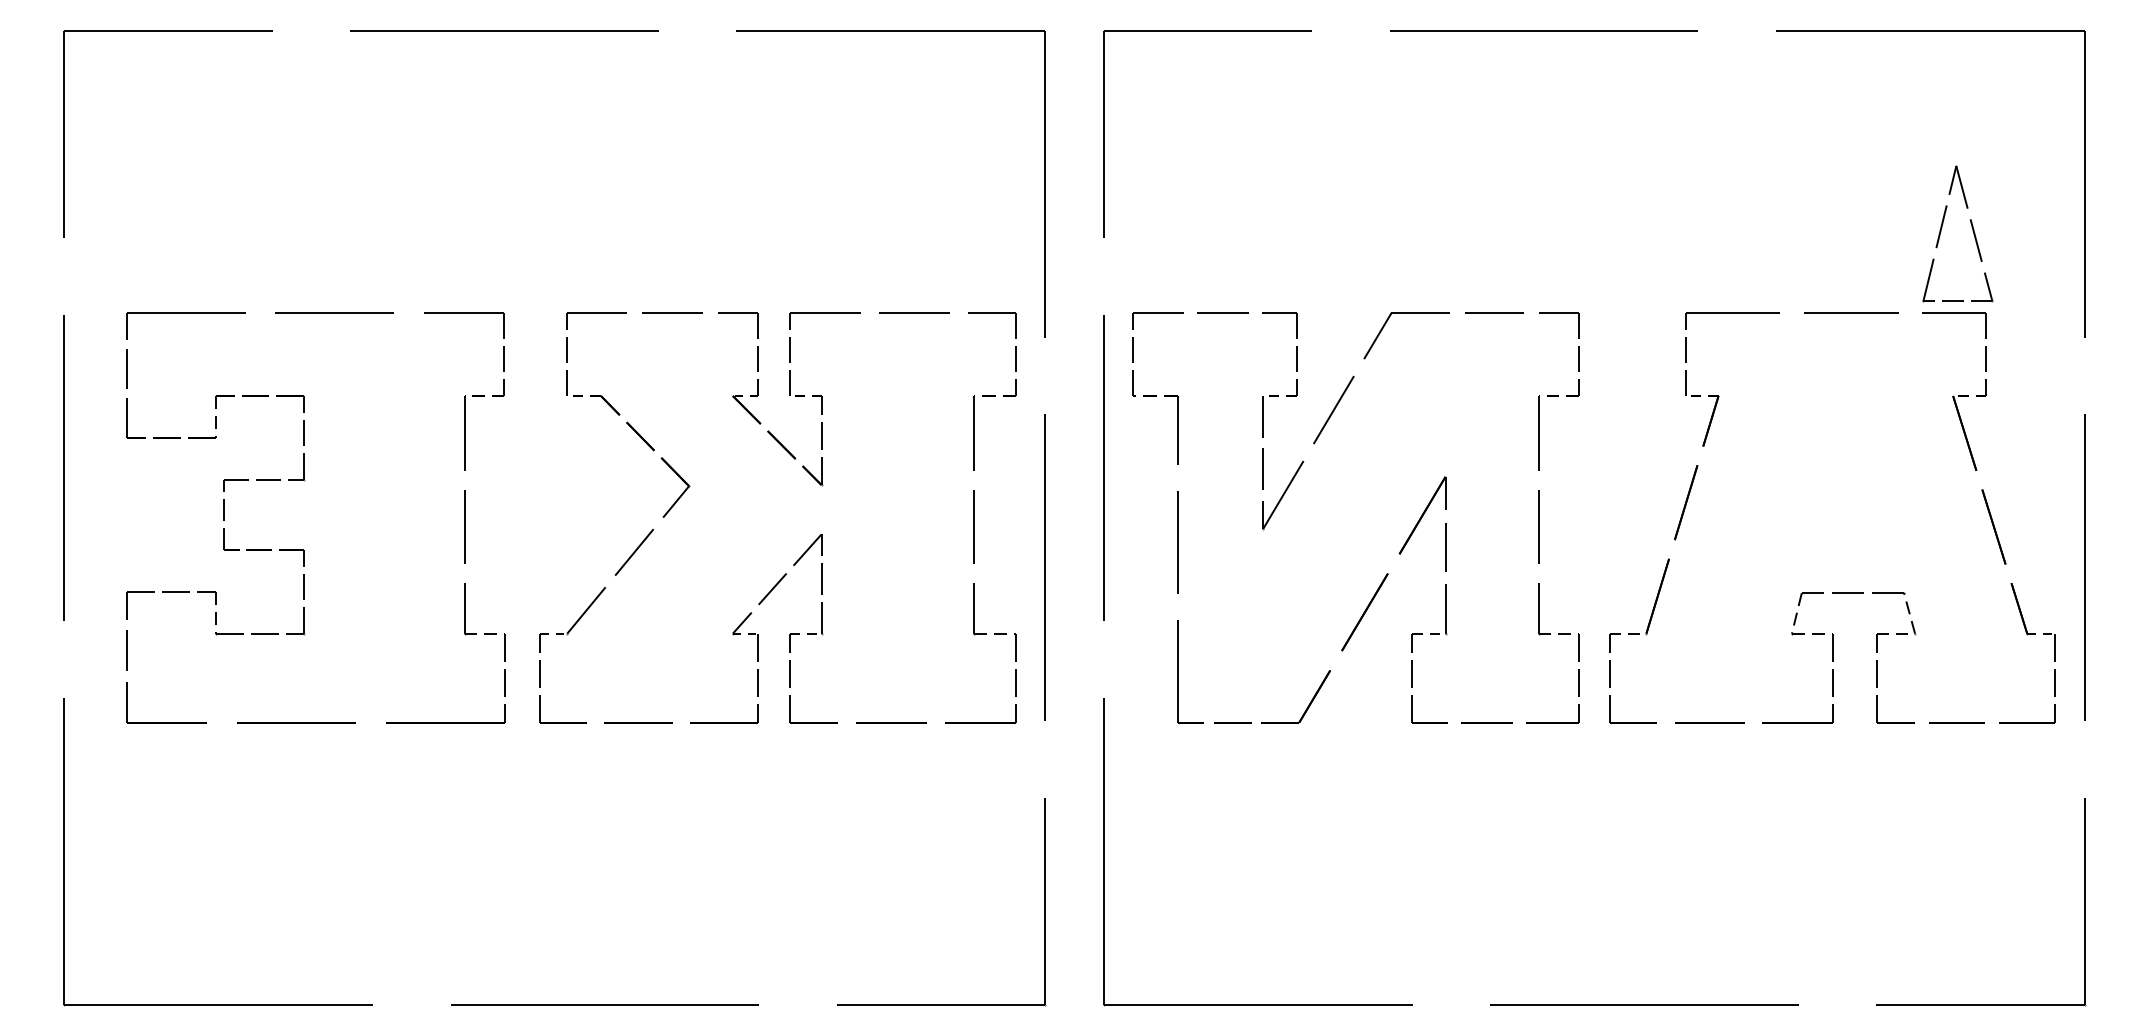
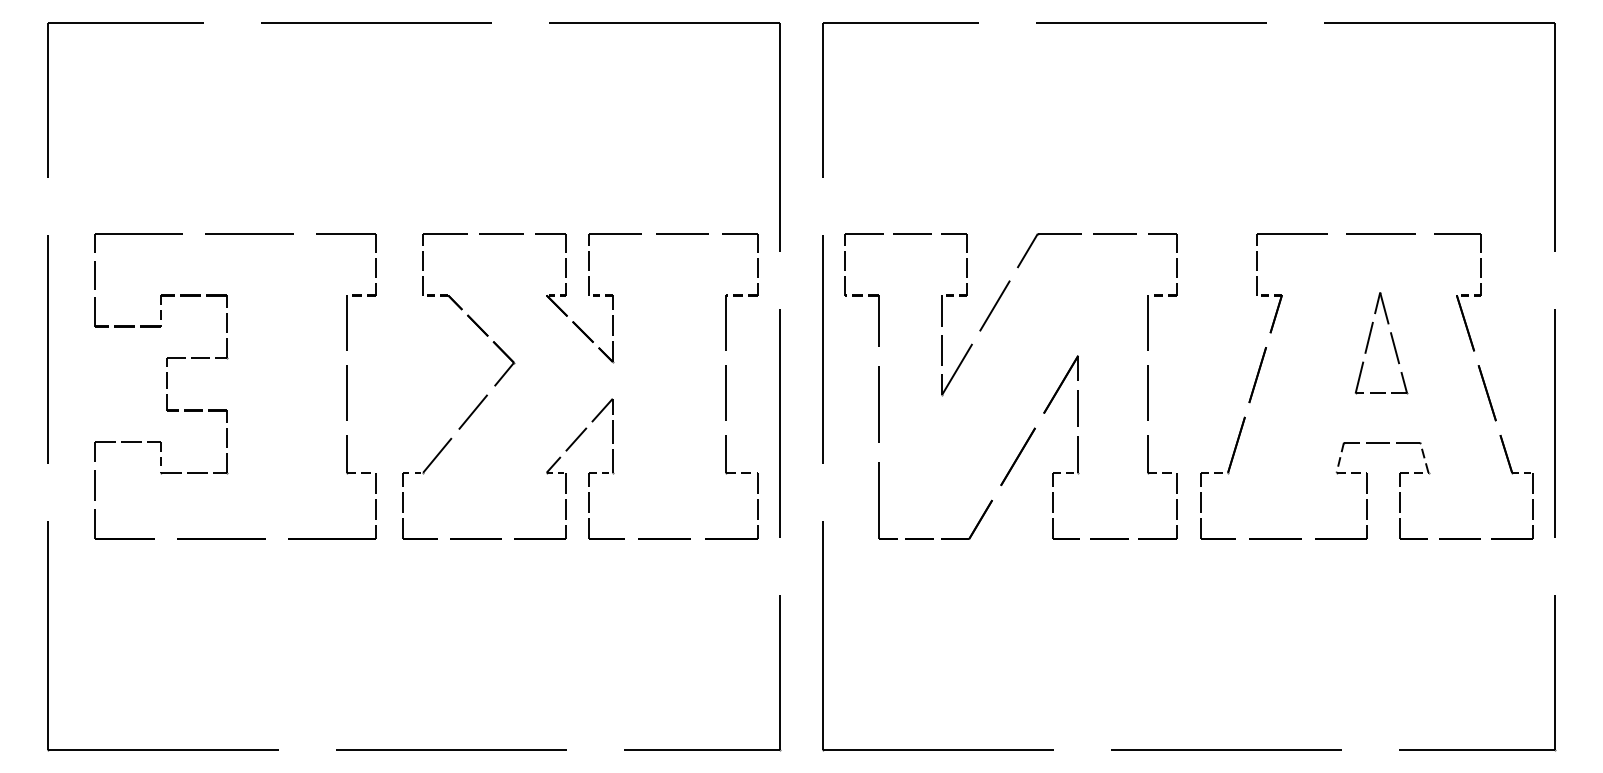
part: (1972, 231) -> (1392, 341), moved

